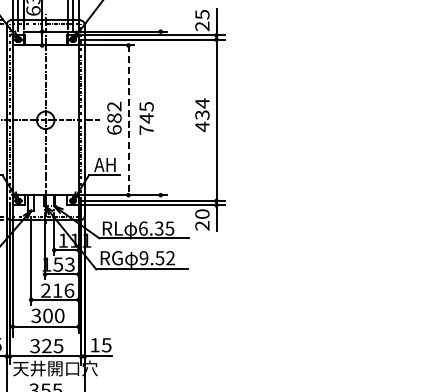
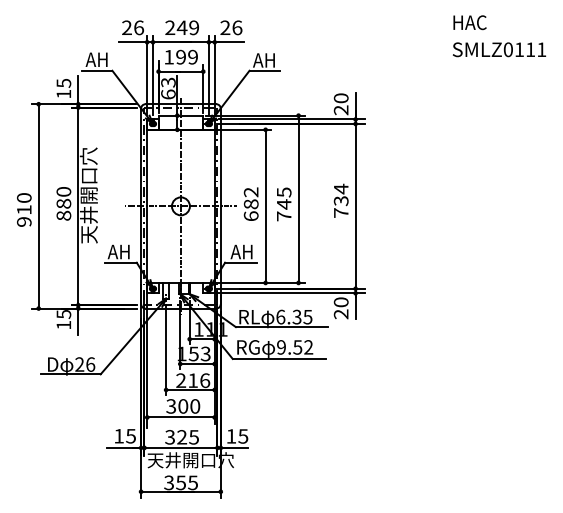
text: (201, 14) -> (340, 98), 25 -> 20
line: (160, 112) -> (298, 198), added
line: (128, 120) -> (265, 206), dashed -> solid
text: (202, 126) -> (341, 212), 434 -> 734

